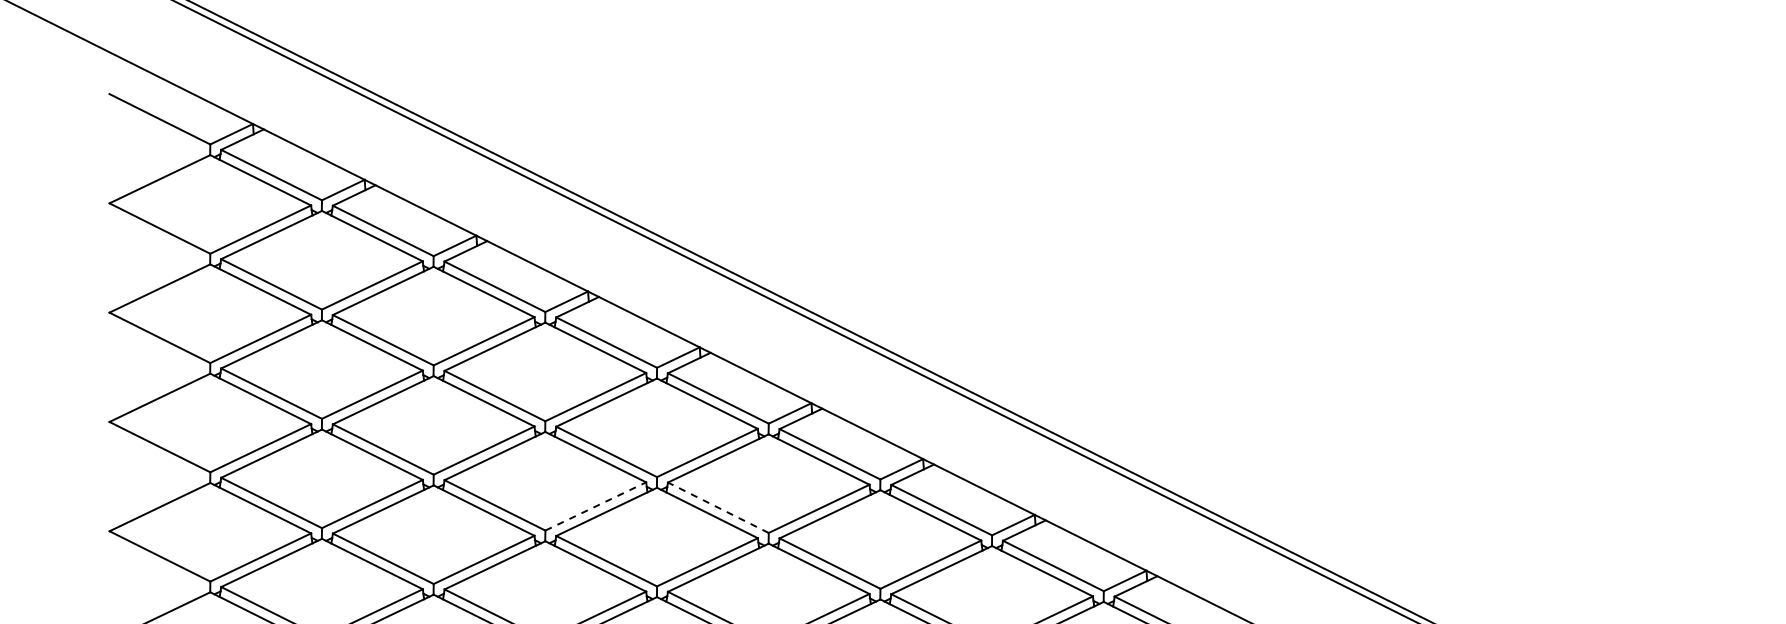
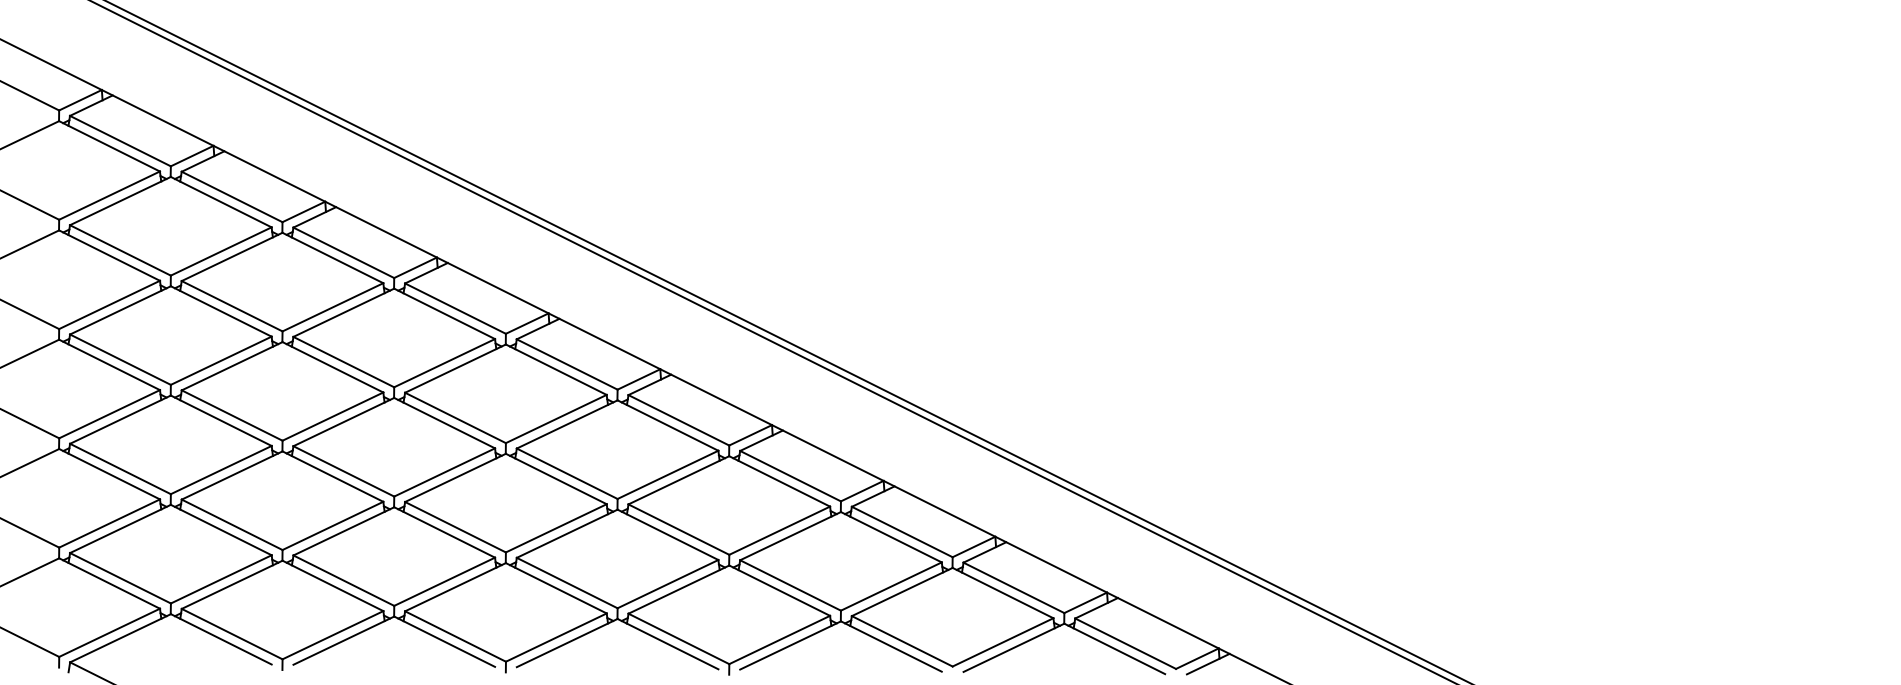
line: (595, 506) -> (444, 472), dashed -> solid
line: (717, 507) -> (566, 473), dashed -> solid

